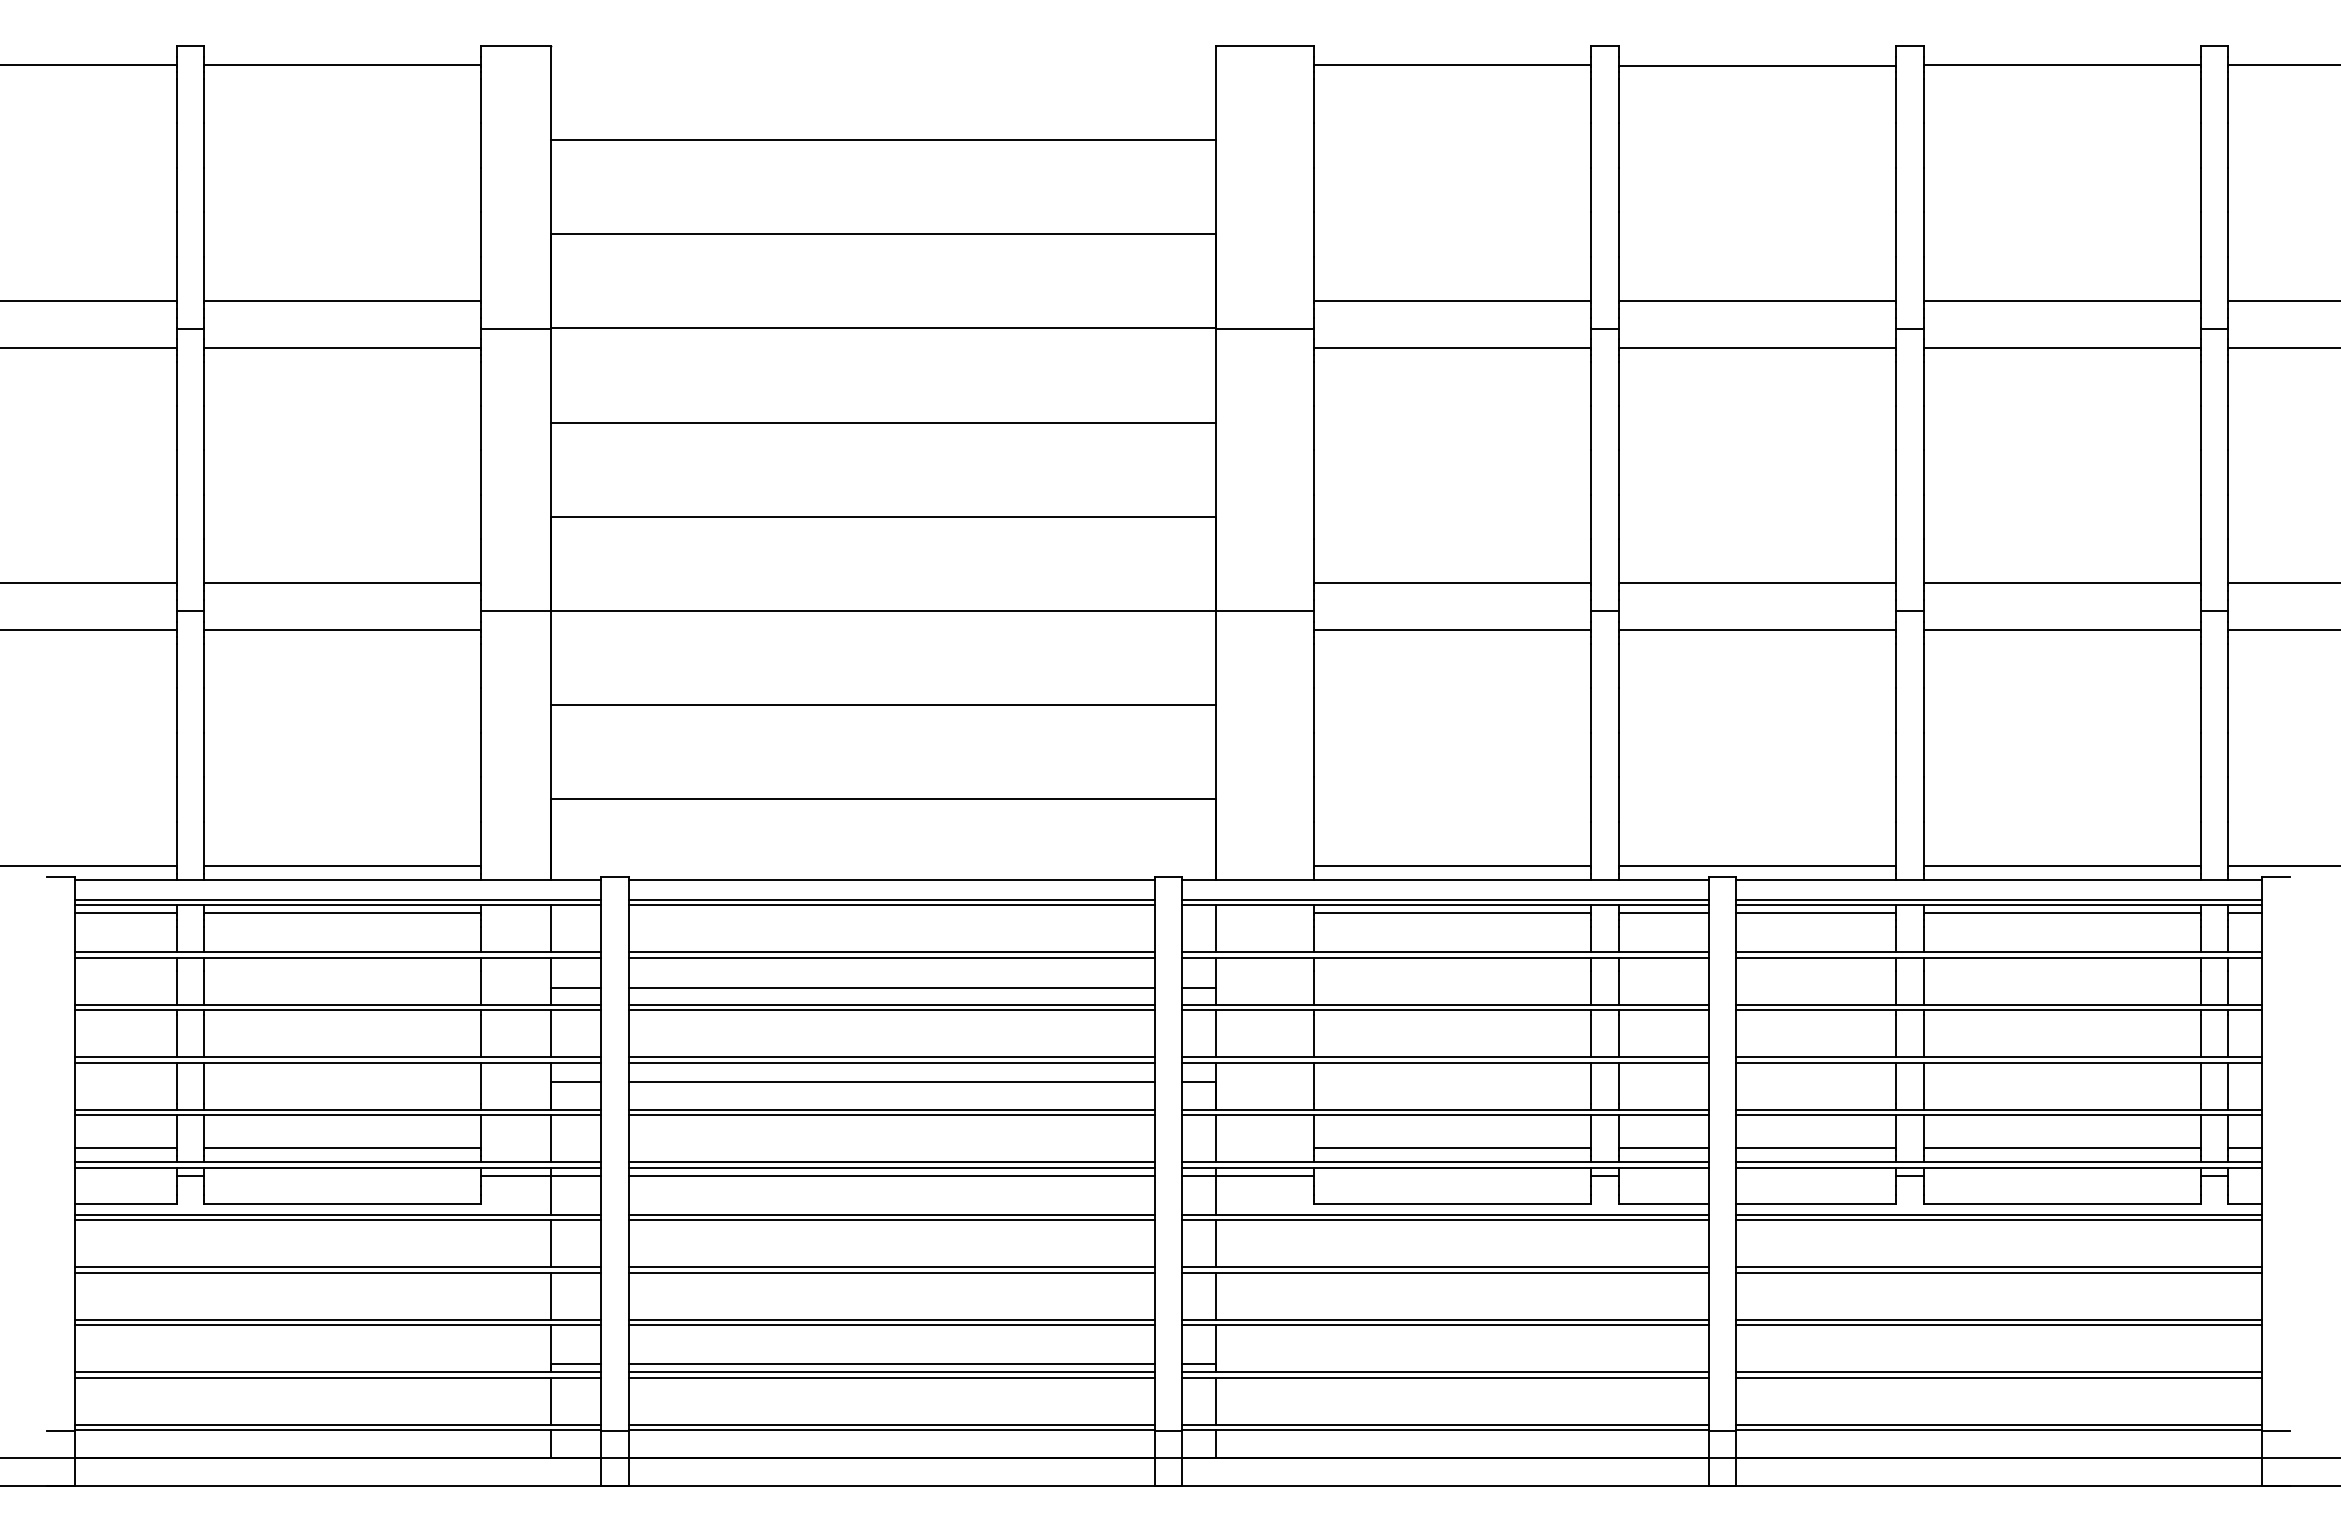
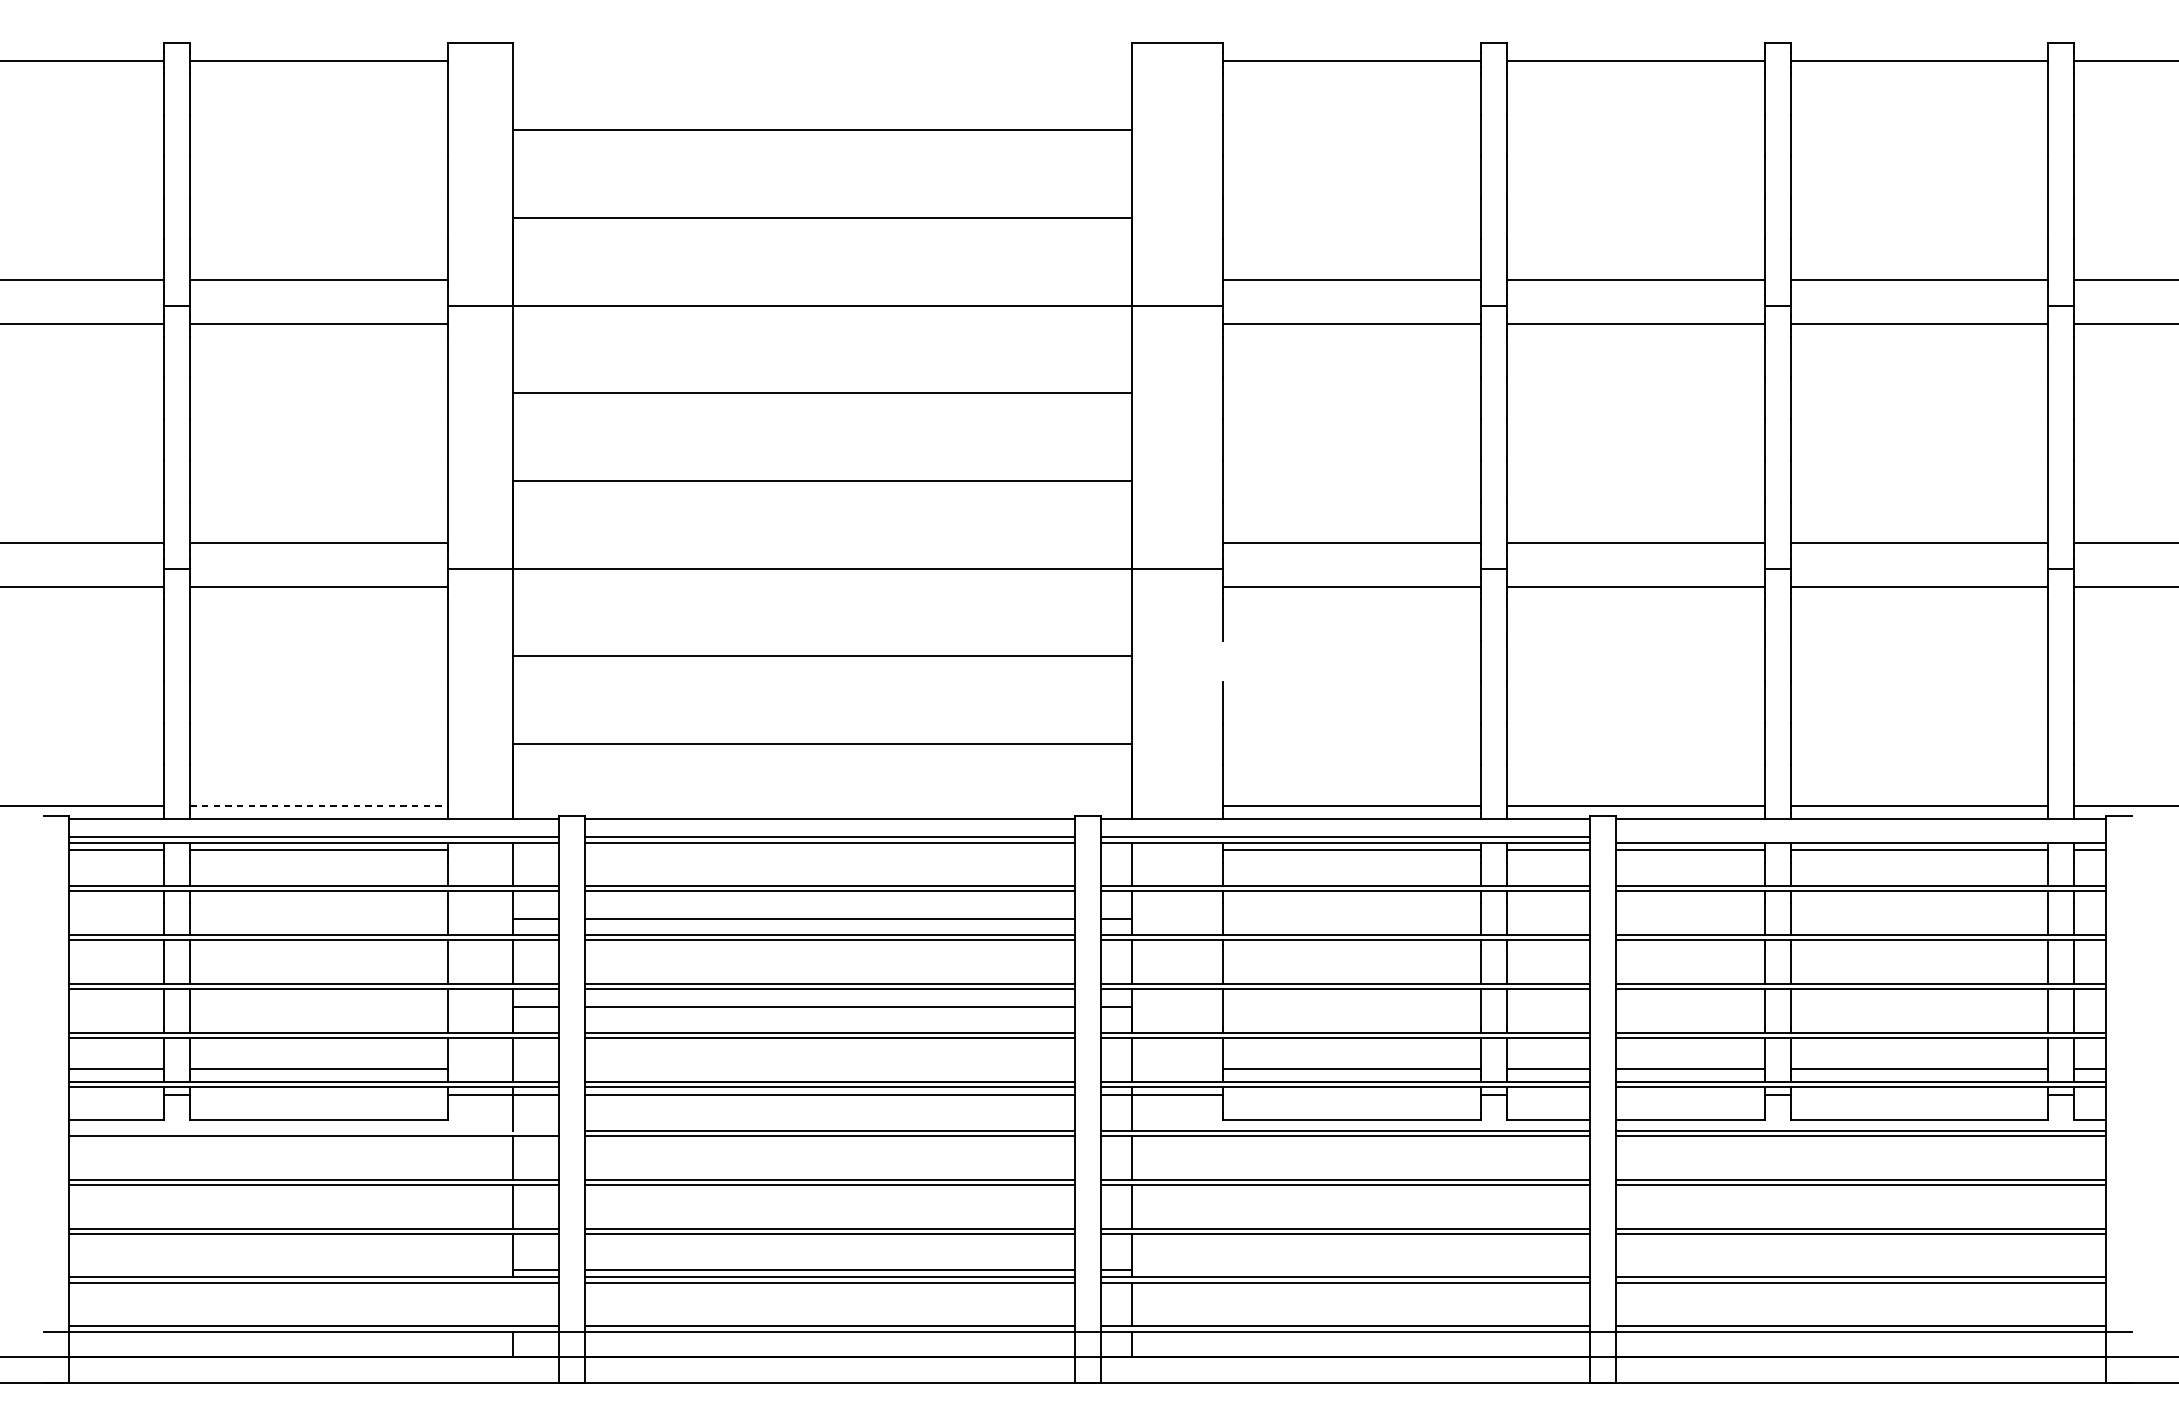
line: (1314, 710) -> (1223, 661), removed
line: (343, 865) -> (319, 805), solid -> dashed
line: (1999, 899) -> (1861, 837), removed
line: (337, 1214) -> (314, 1130), removed
line: (551, 1400) -> (513, 1303), removed

